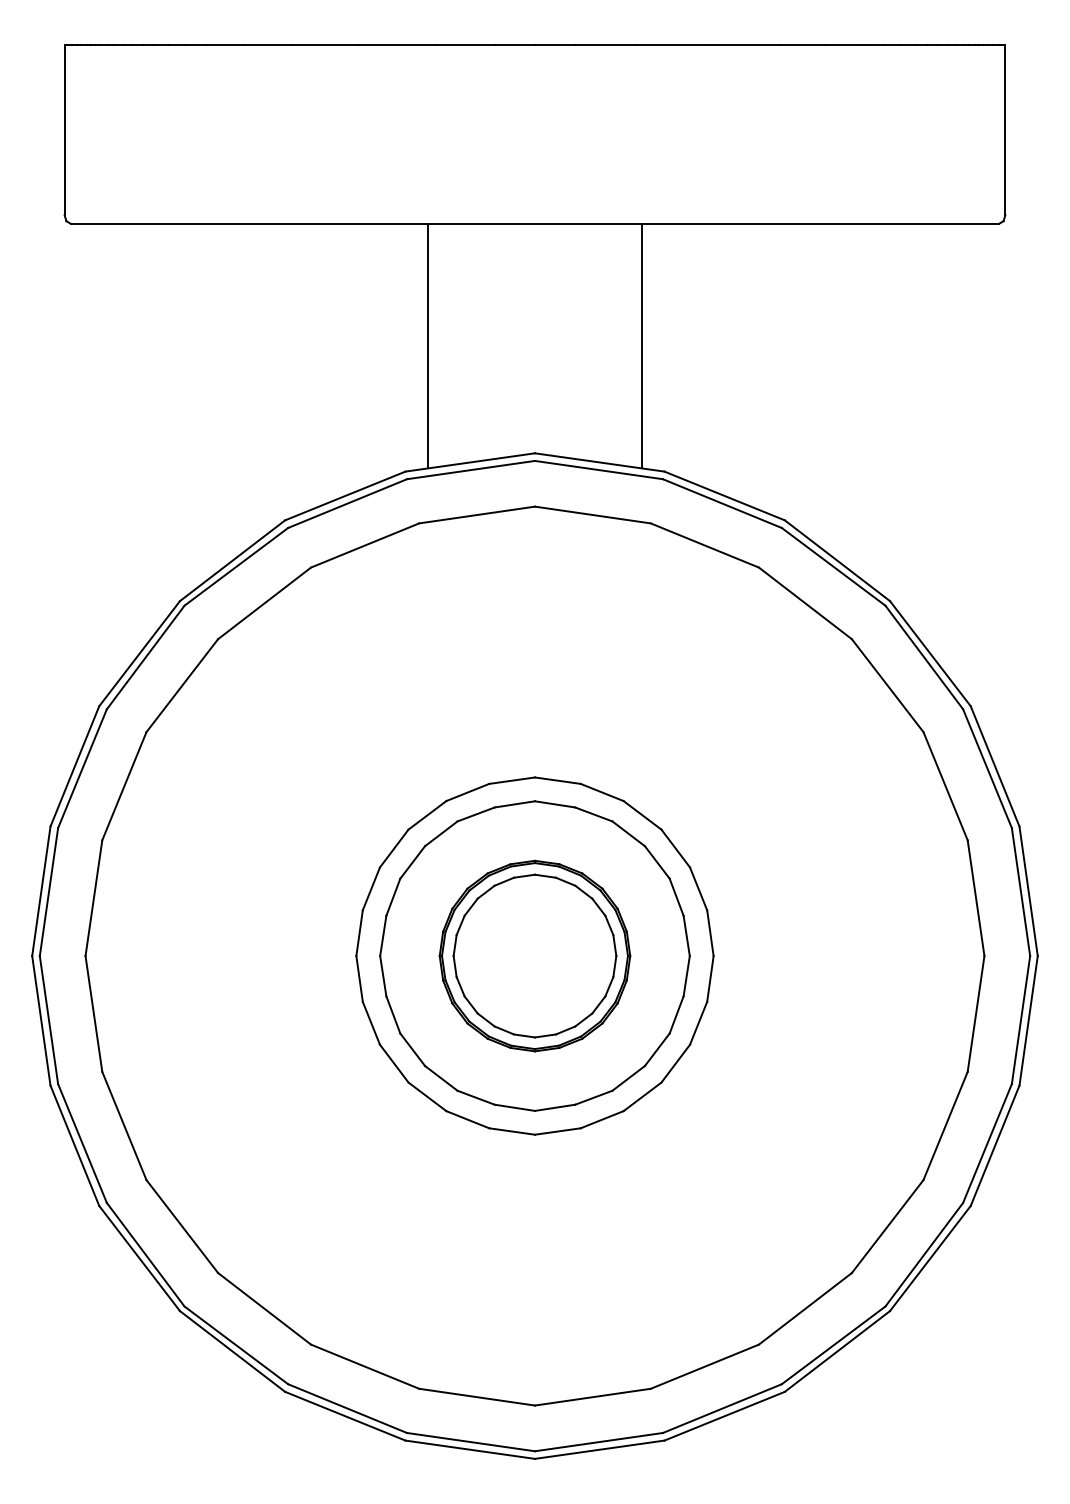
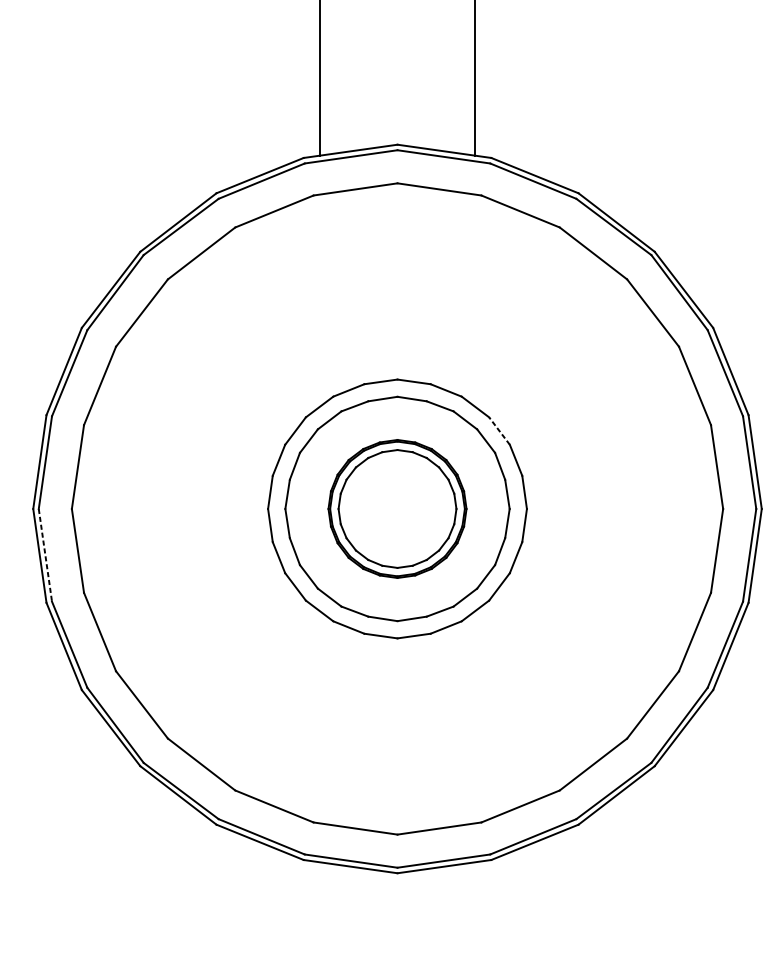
line: (675, 848) -> (499, 431), solid -> dashed
line: (48, 1020) -> (45, 555), solid -> dashed

